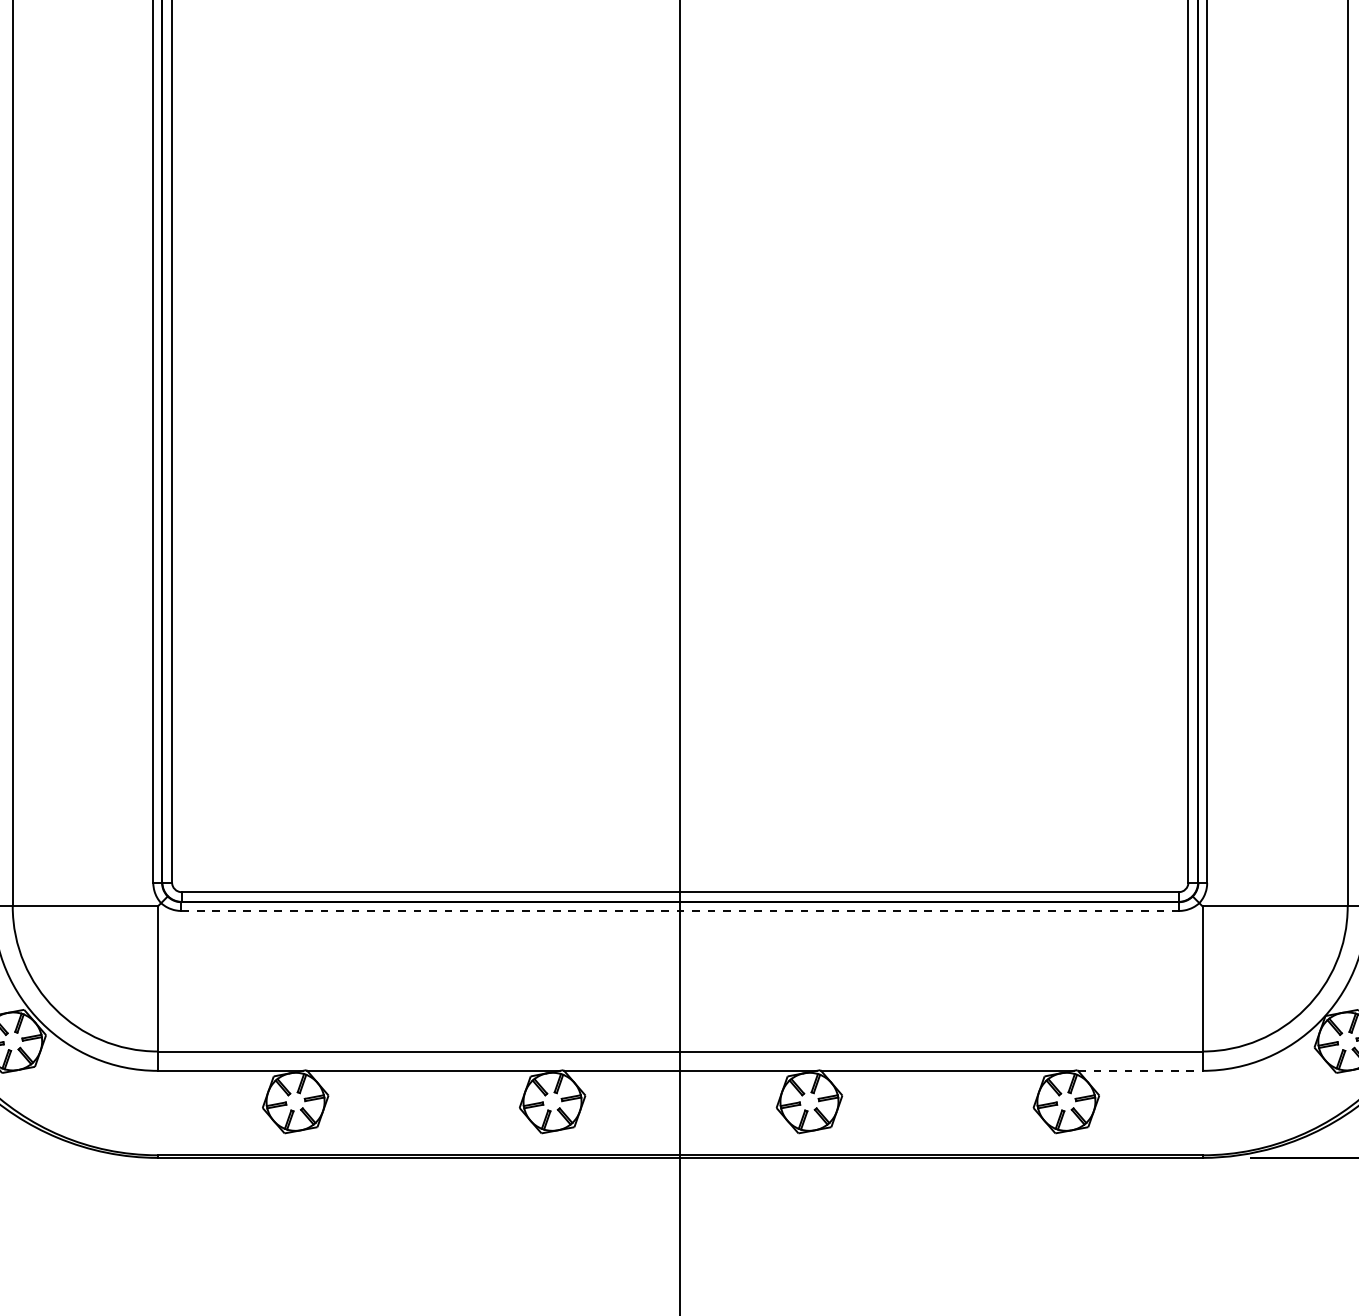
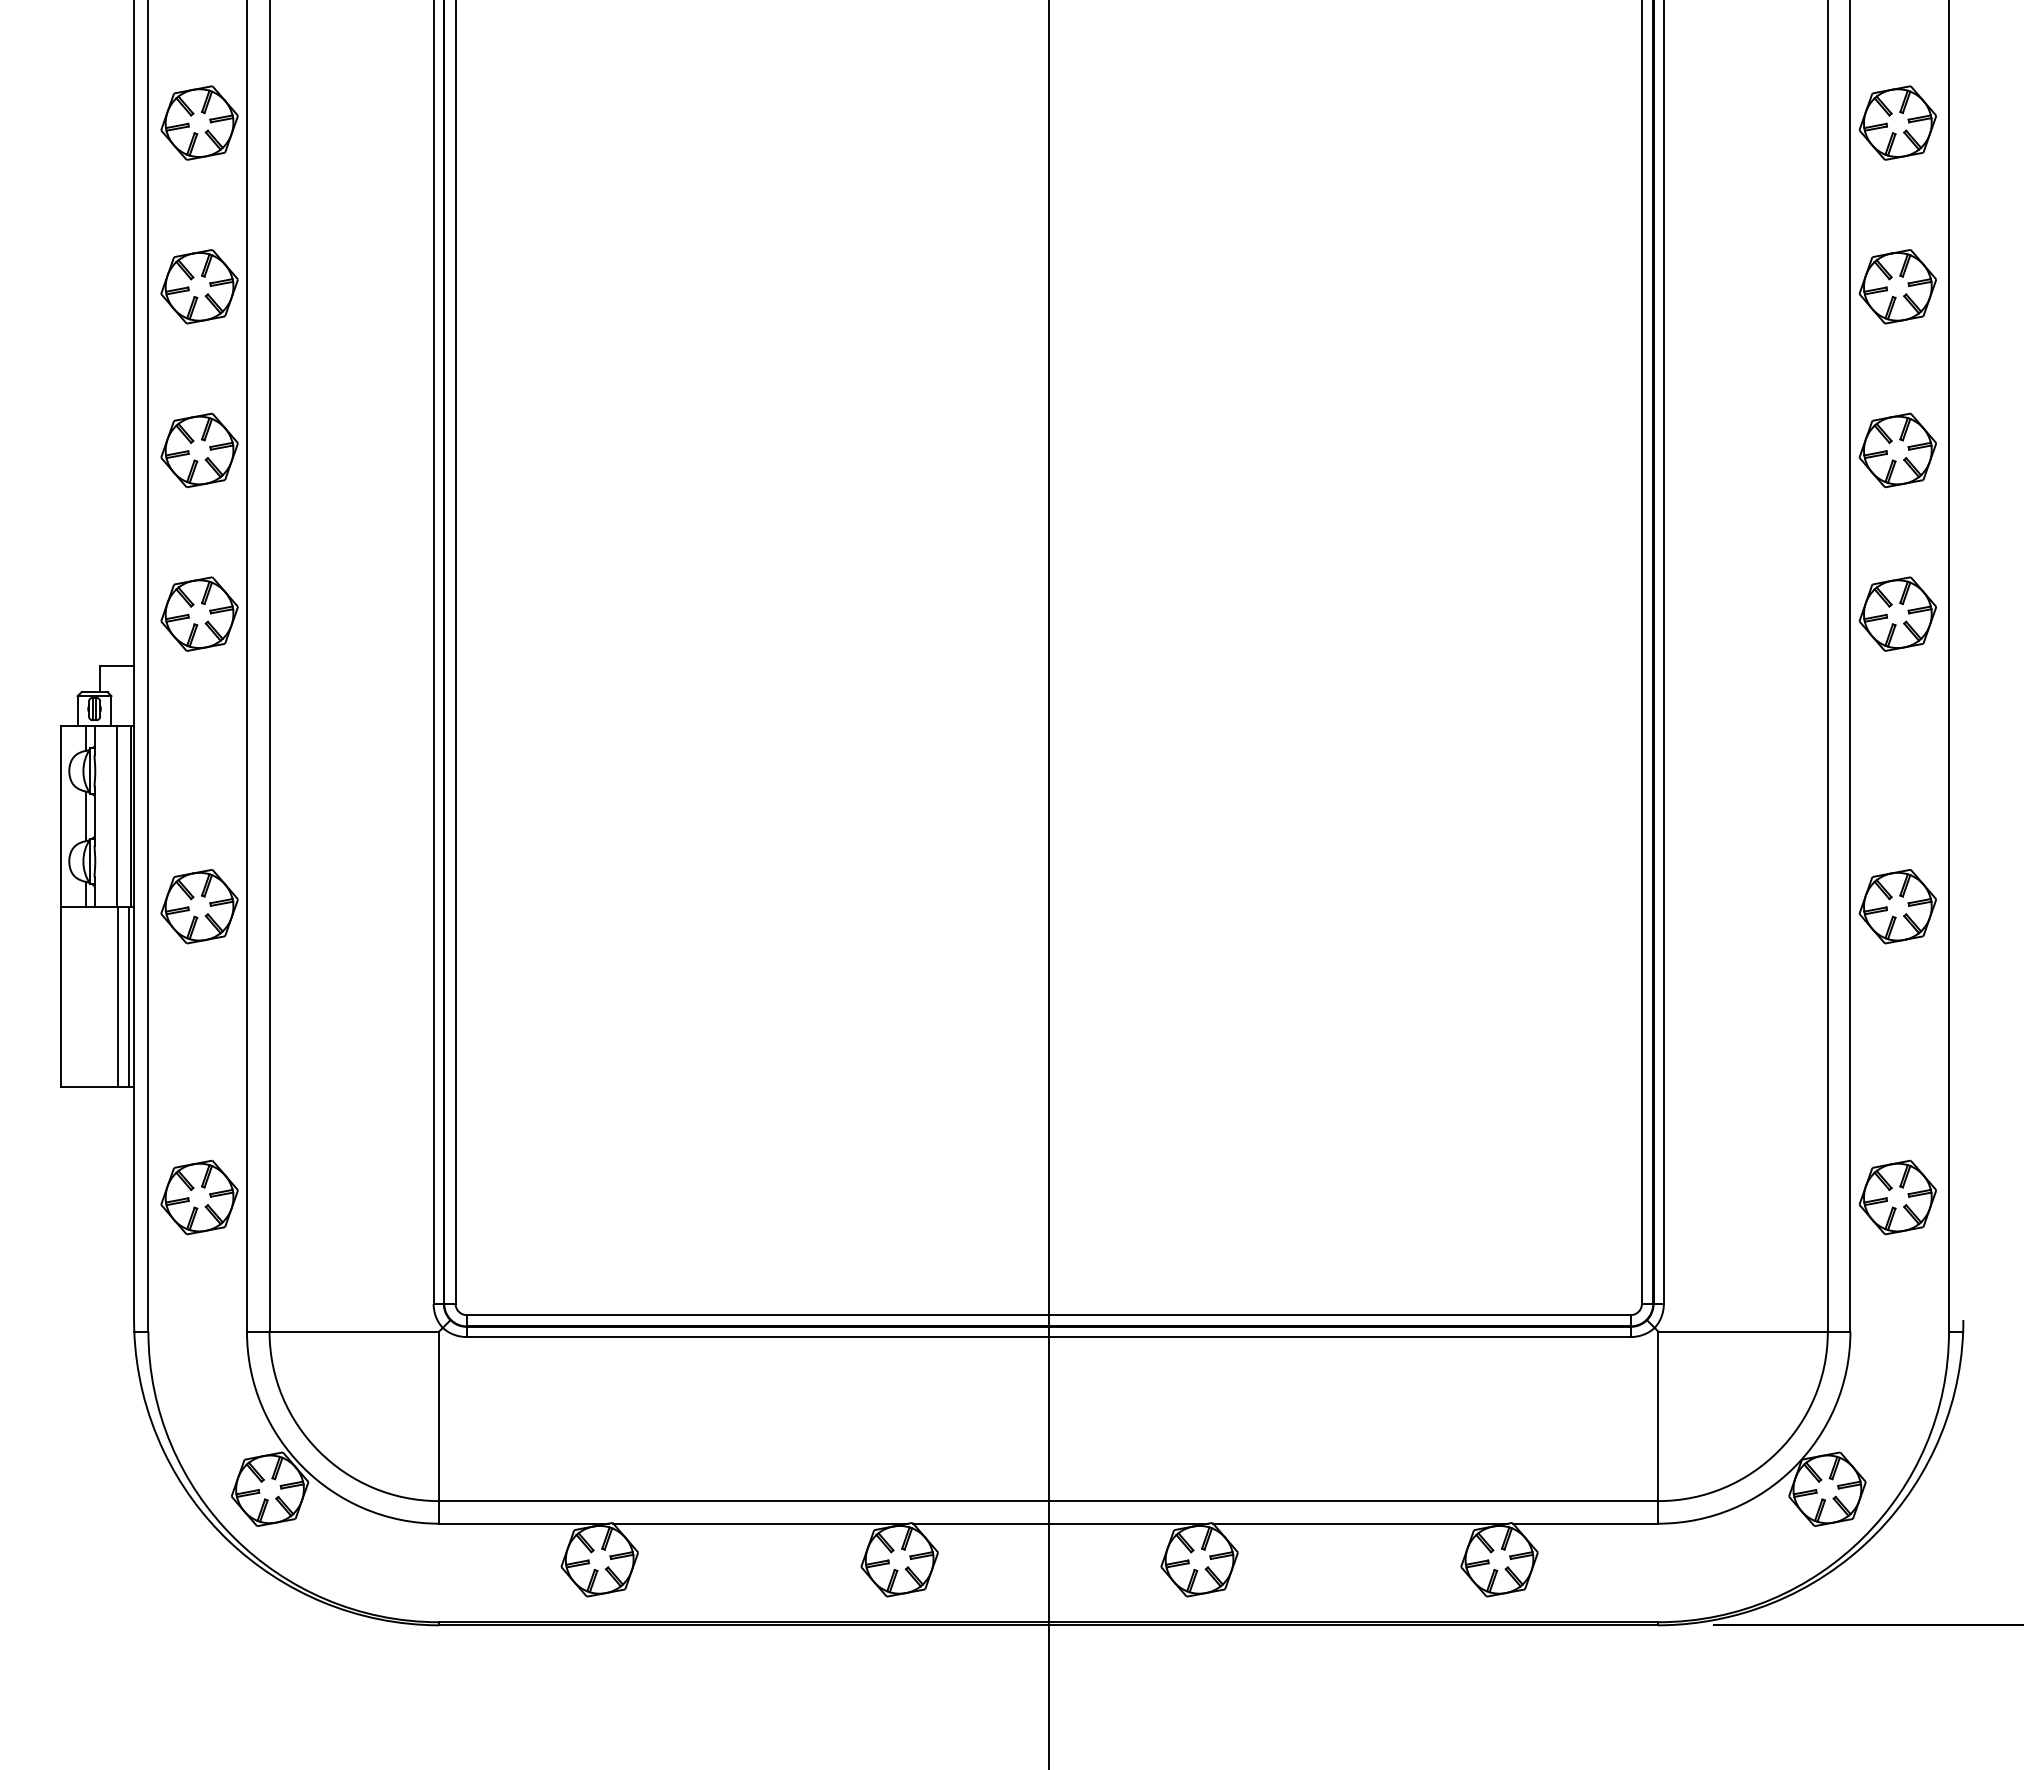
line: (680, 911) -> (1049, 1337), dashed -> solid
line: (1140, 1070) -> (1585, 1523), dashed -> solid

